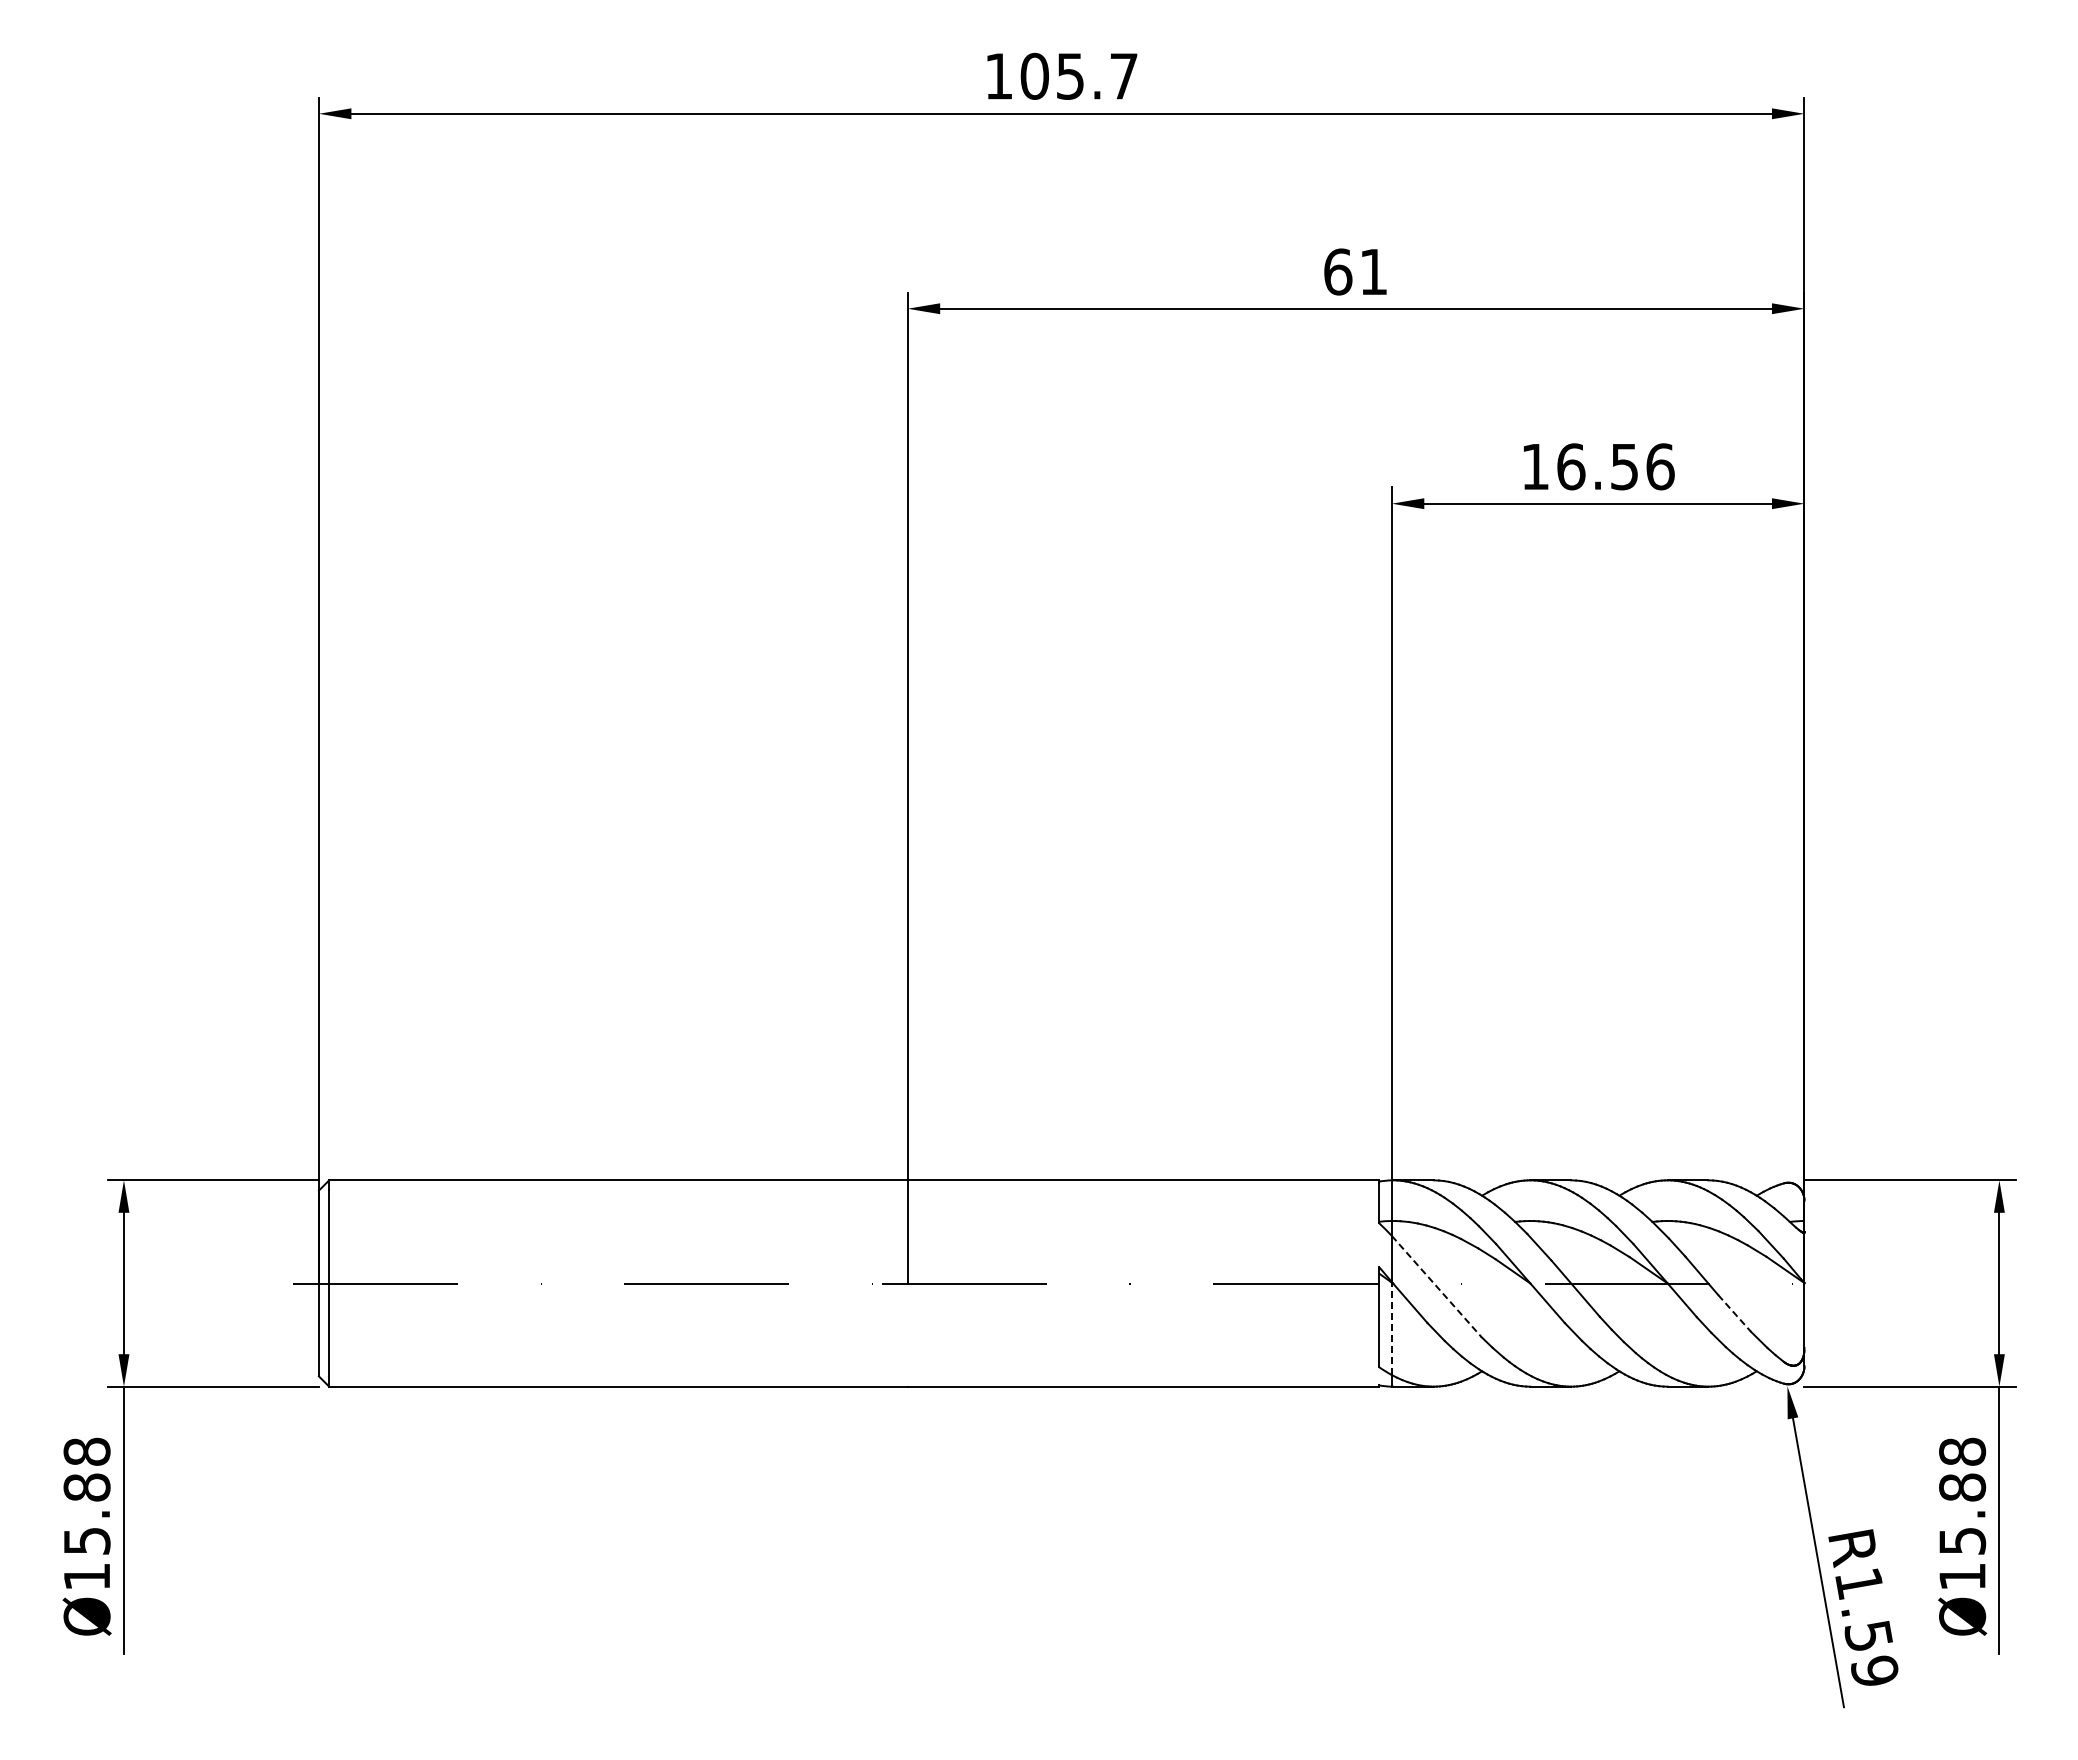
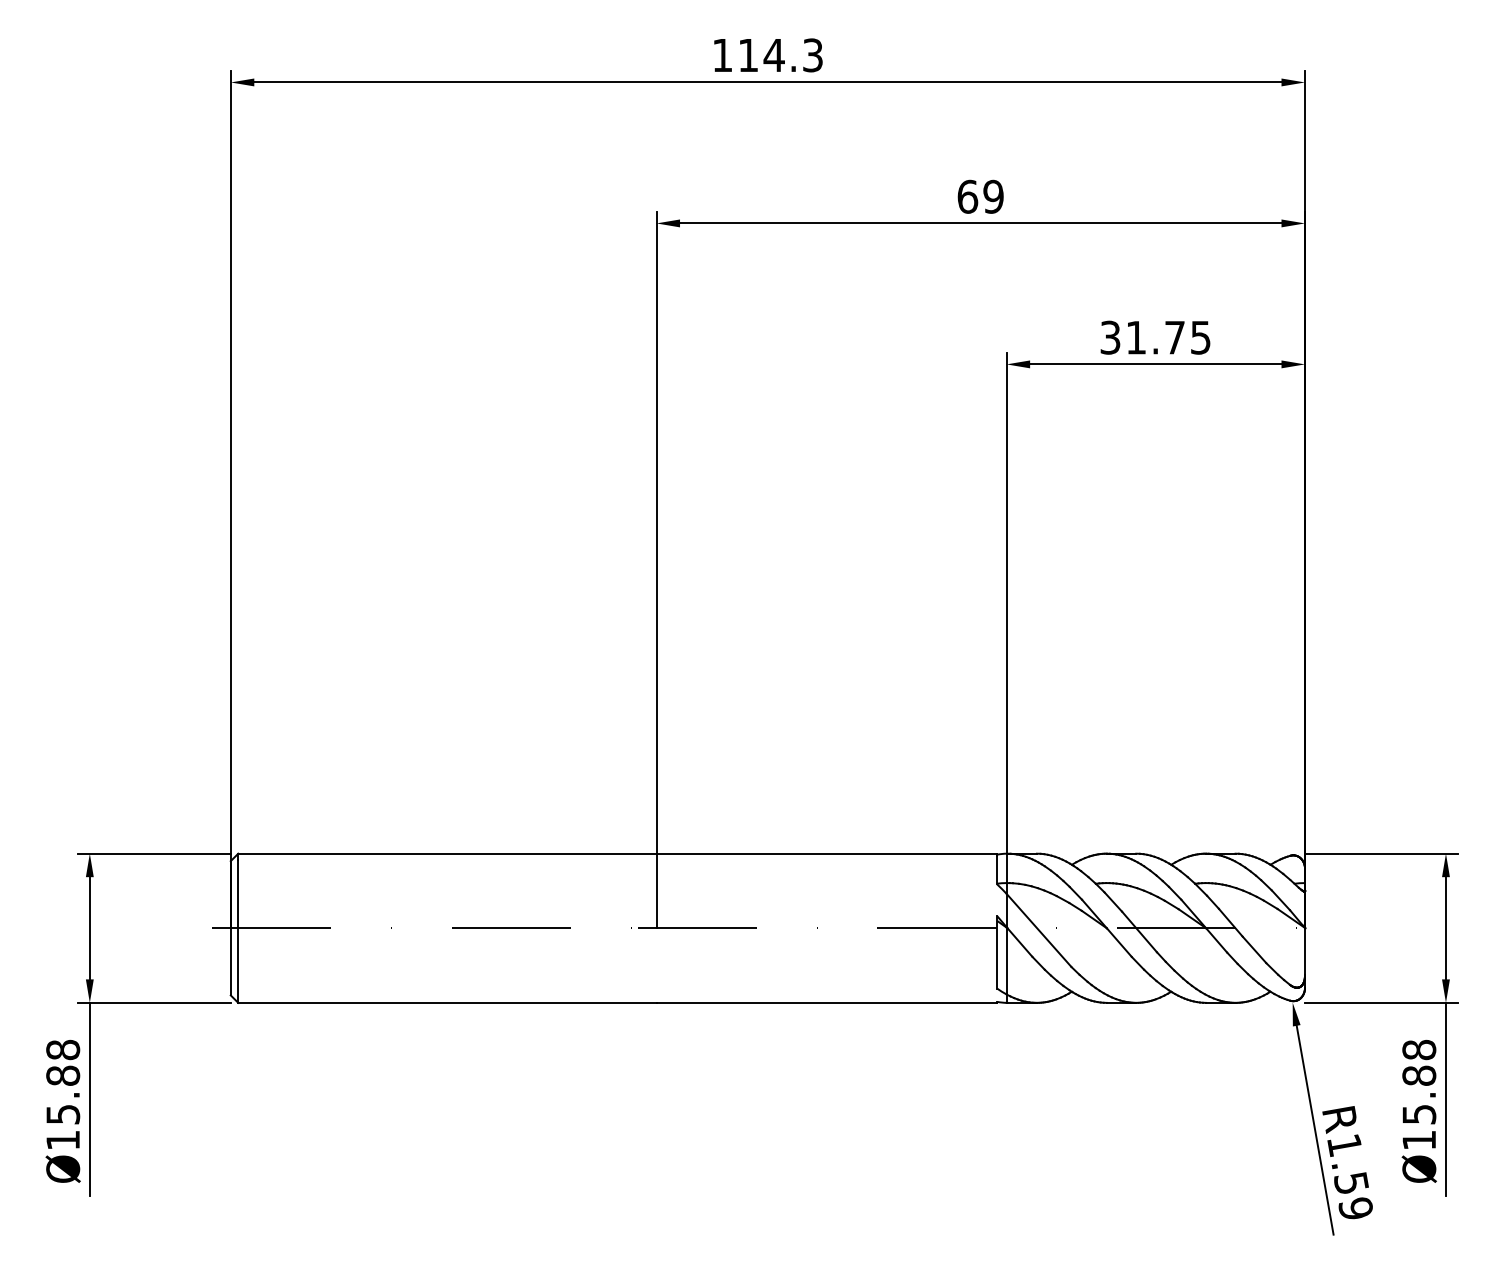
text: (1078, 75) -> (780, 54), 105.7 -> 114.3
text: (1373, 271) -> (993, 196), 61 -> 69
text: (1598, 466) -> (1156, 337), 16.56 -> 31.75
line: (1436, 1286) -> (1038, 930), dashed -> solid
line: (1734, 1313) -> (1254, 949), dashed -> solid
line: (1391, 1328) -> (1006, 960), dashed -> solid

